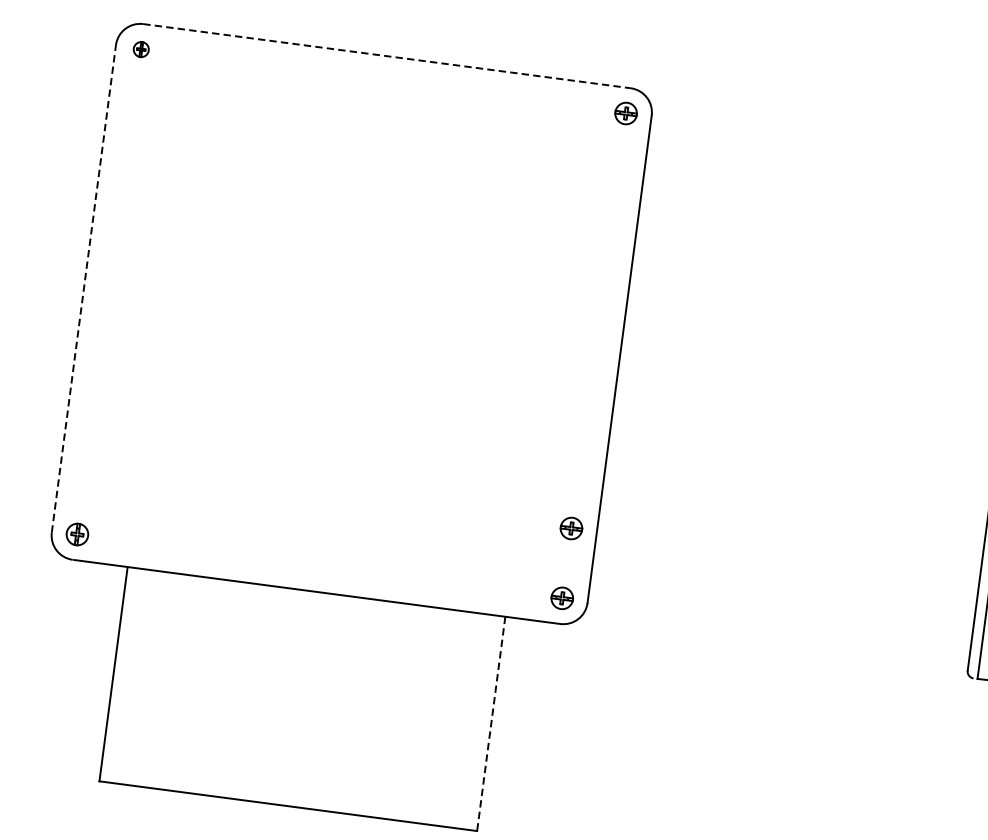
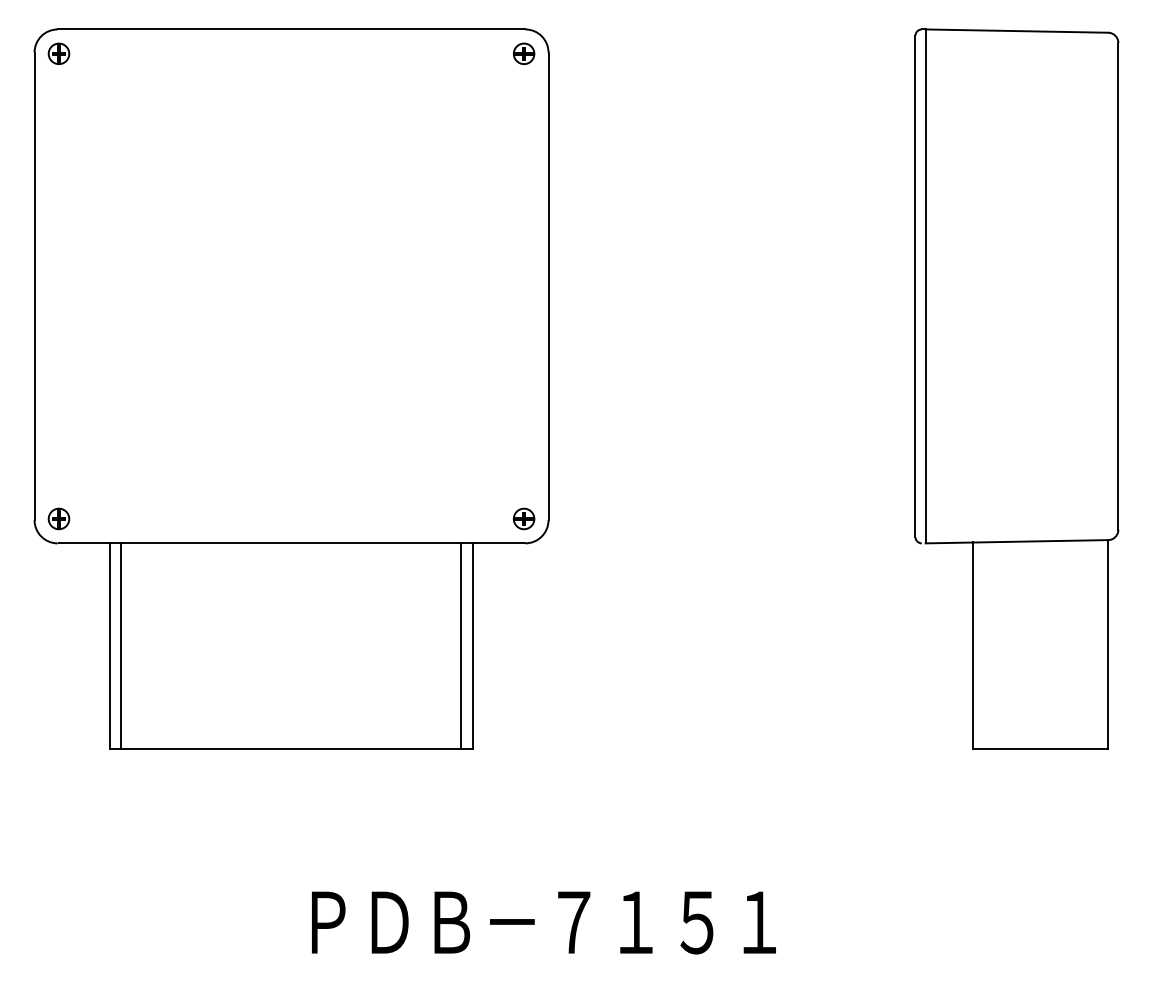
part: (140, 49) -> (58, 53), size x1.43
line: (386, 56) -> (291, 29), dashed -> solid
line: (83, 288) -> (34, 286), dashed -> solid
part: (571, 528) -> (524, 451), removed
line: (124, 674) -> (120, 645), added
line: (478, 721) -> (460, 645), added
line: (490, 724) -> (472, 646), dashed -> solid

